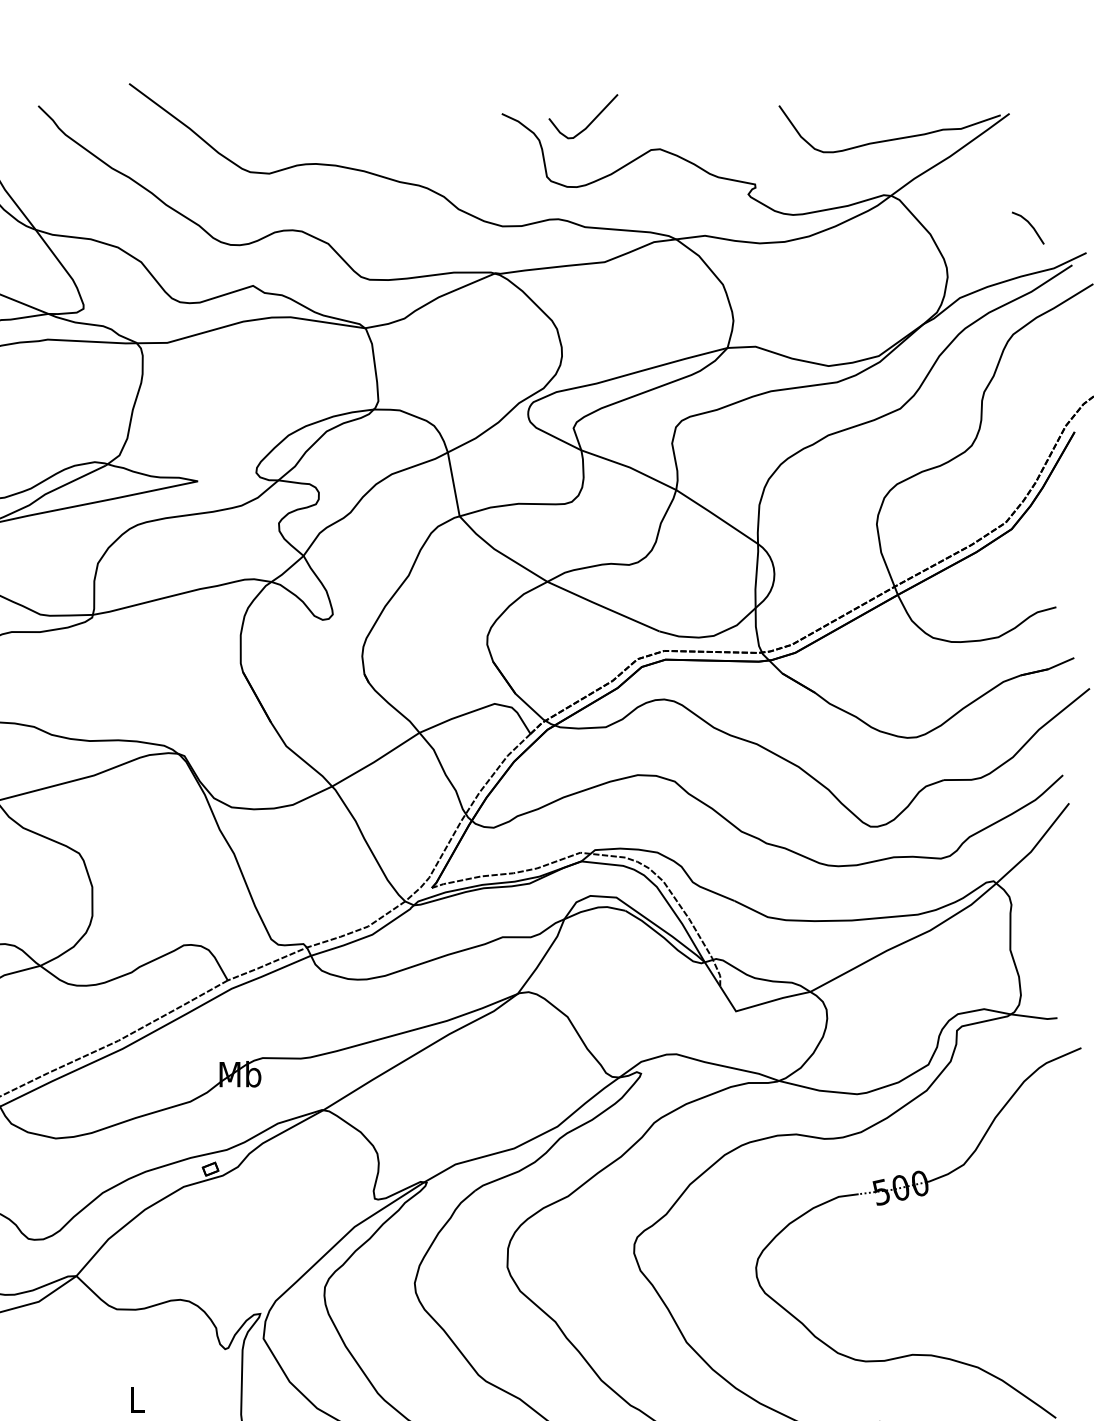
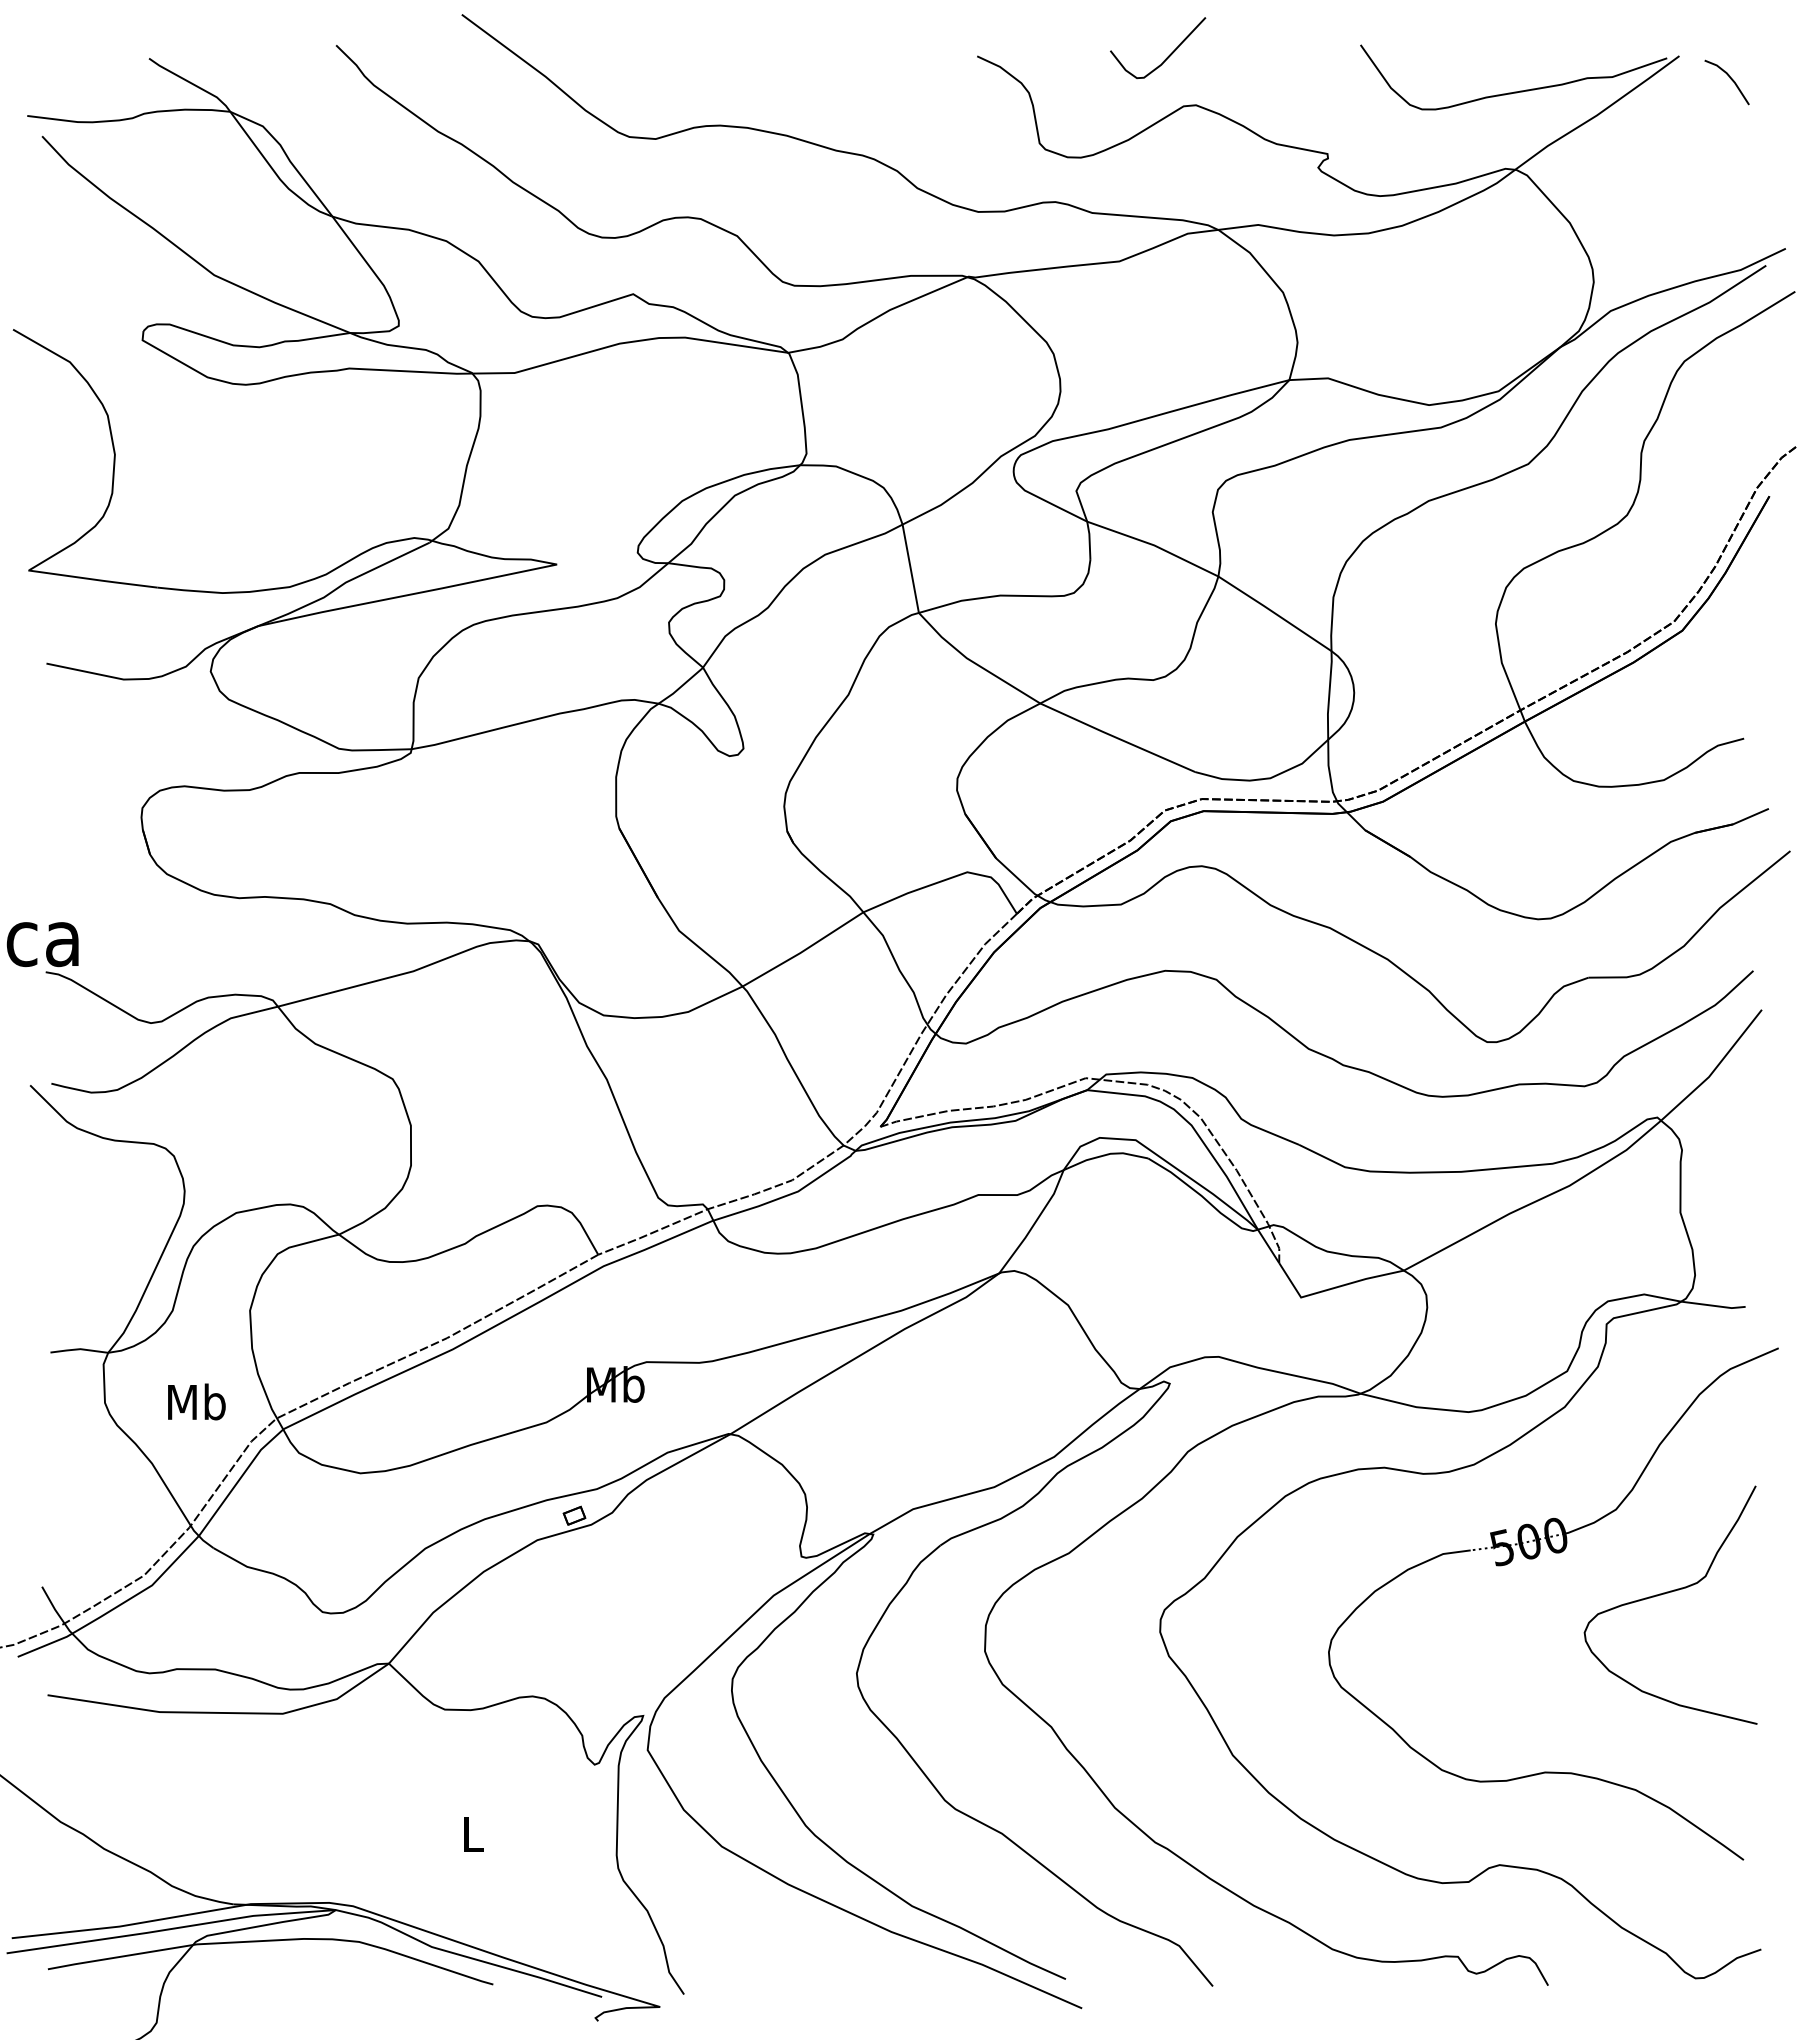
curve: (590, 122) -> (1167, 56), moved
line: (1030, 226) -> (1730, 79), moved
curve: (1001, 1225) -> (1668, 1593), added

